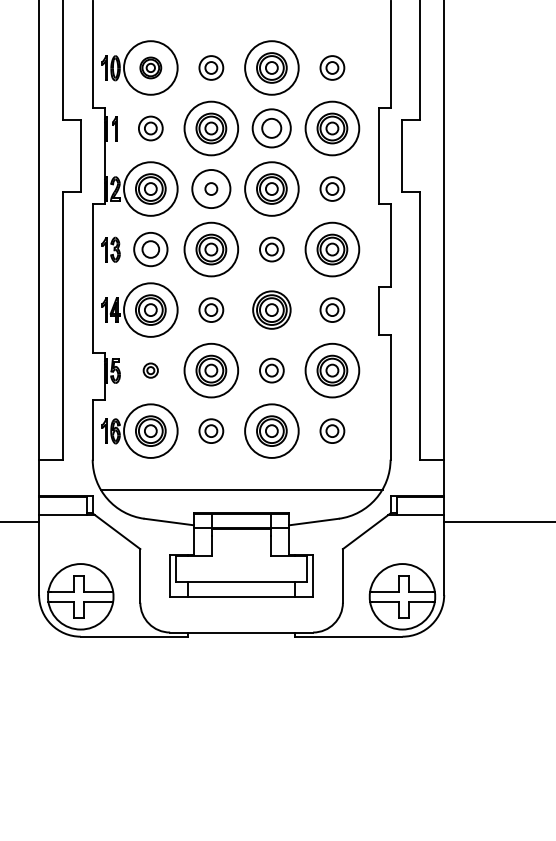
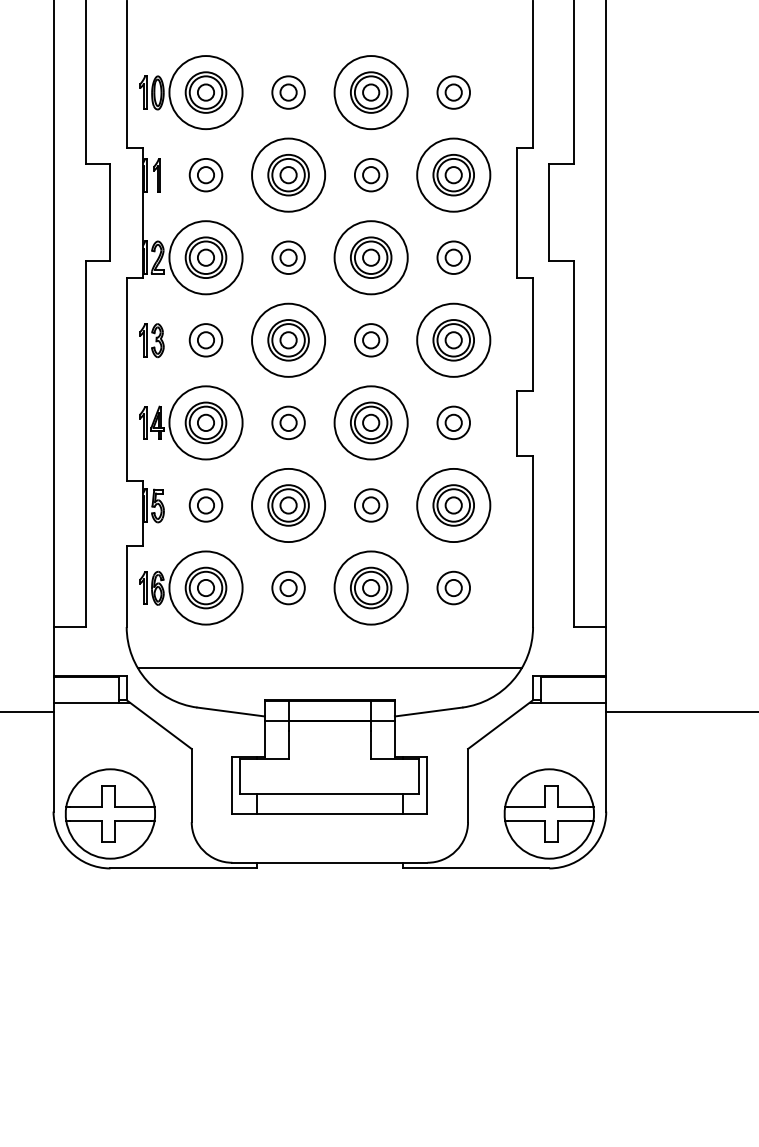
part: (150, 67) -> (205, 92), size x1.43
part: (272, 128) -> (371, 175), size x0.62
circle: (211, 188) -> (288, 257), size x0.62
part: (150, 249) -> (205, 340), size x0.71
circle: (271, 309) -> (370, 422), size x1.43
part: (150, 370) -> (205, 505), size x1.67

